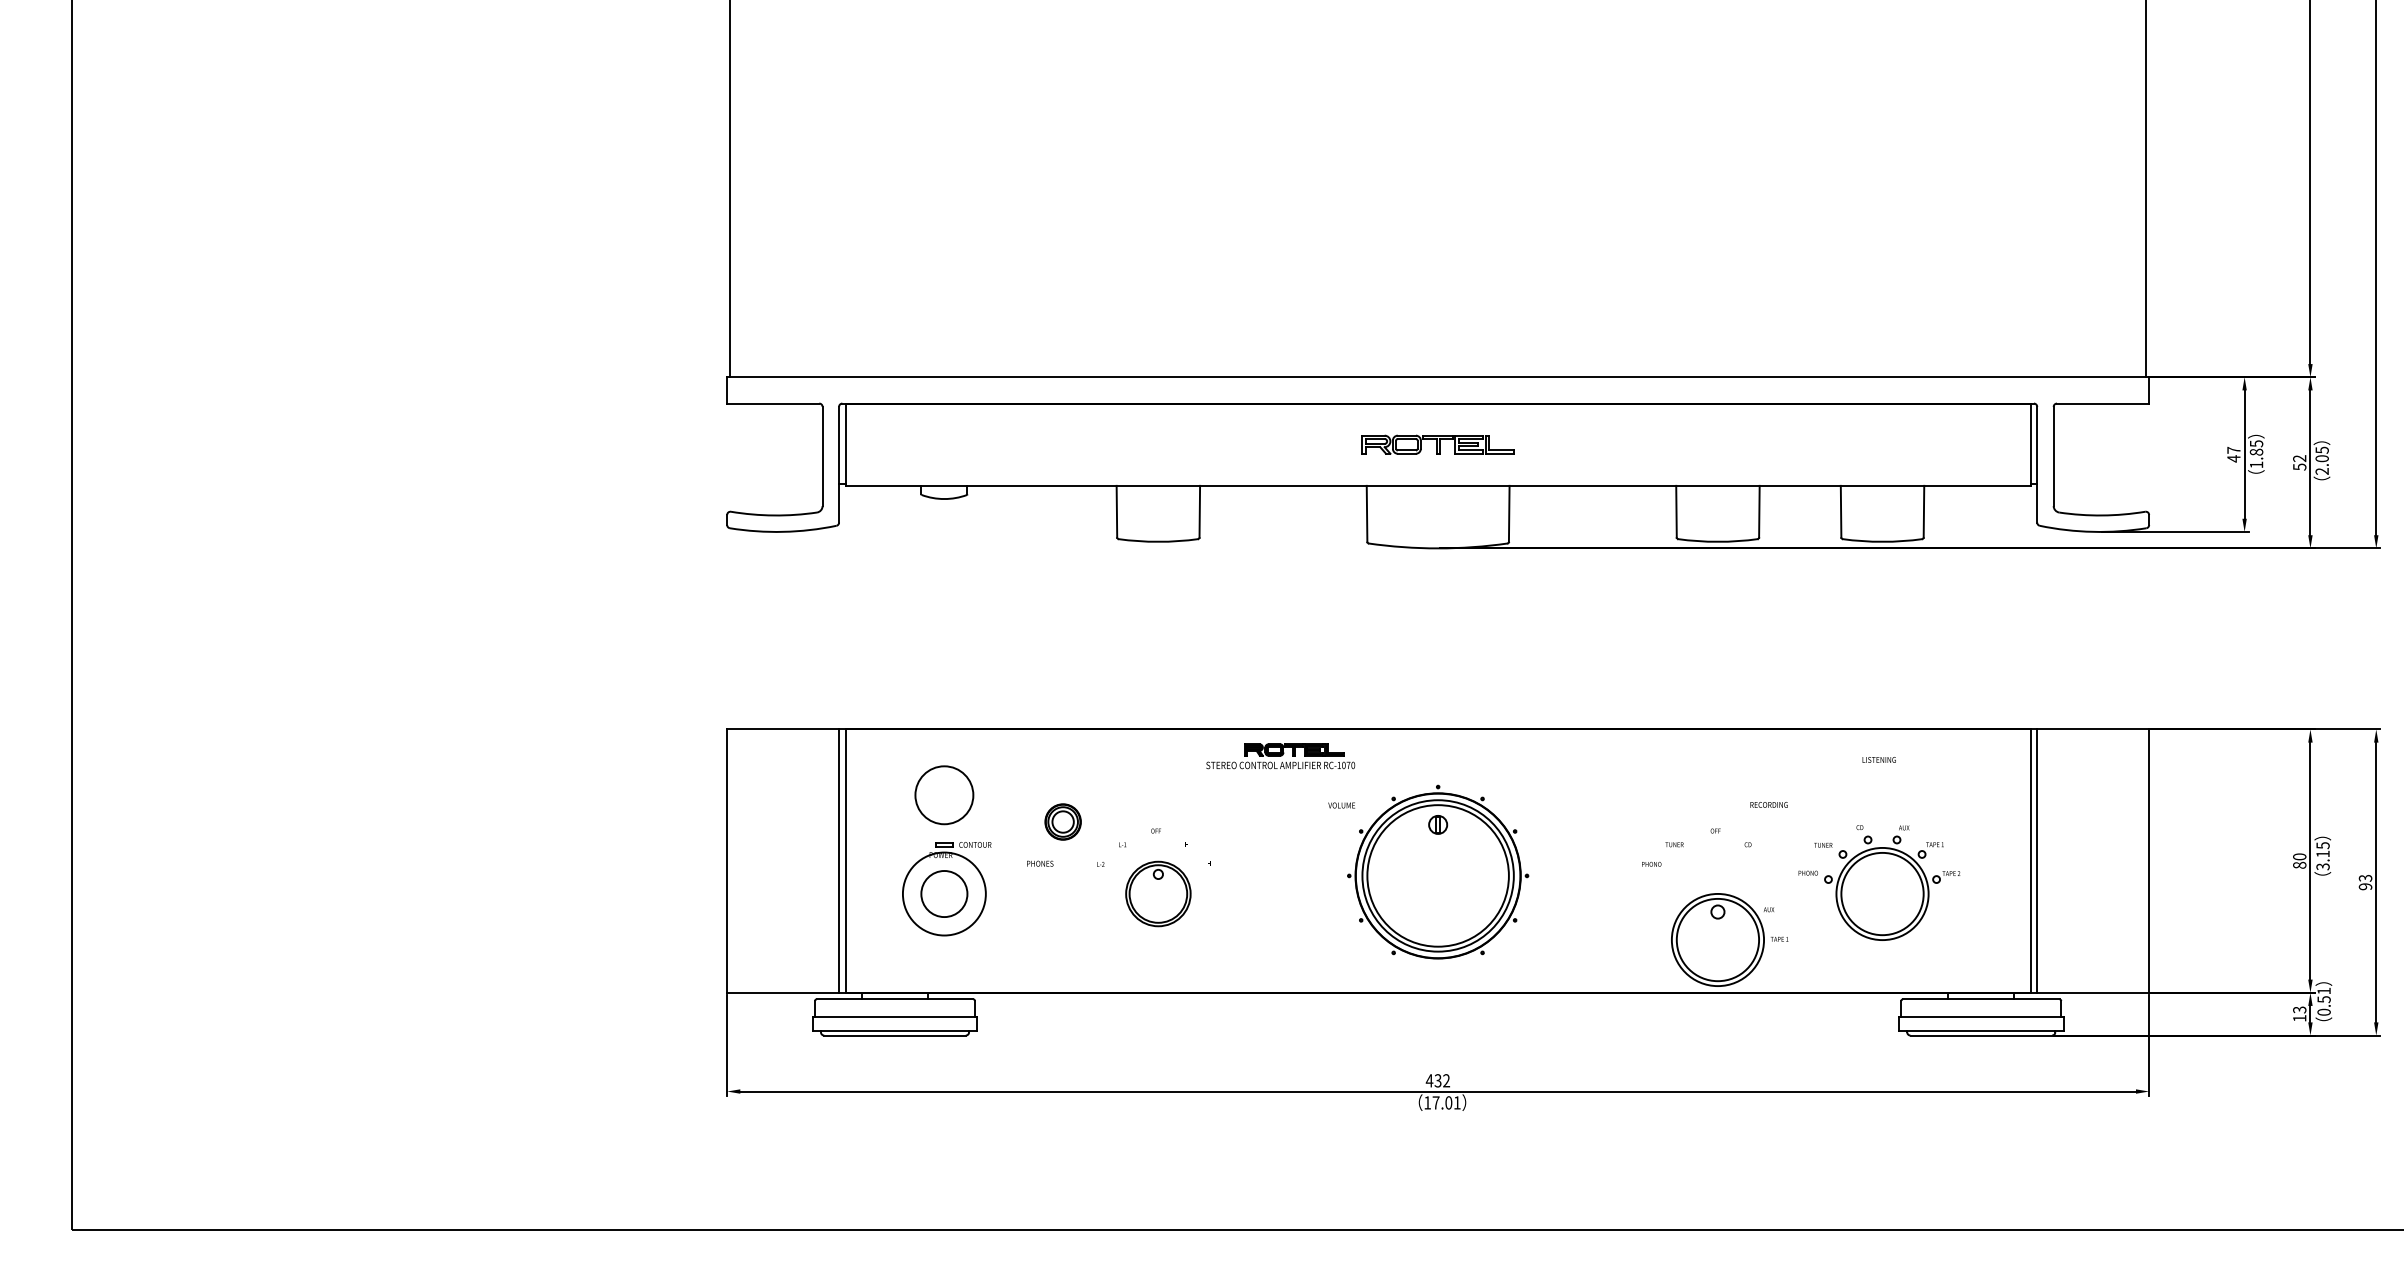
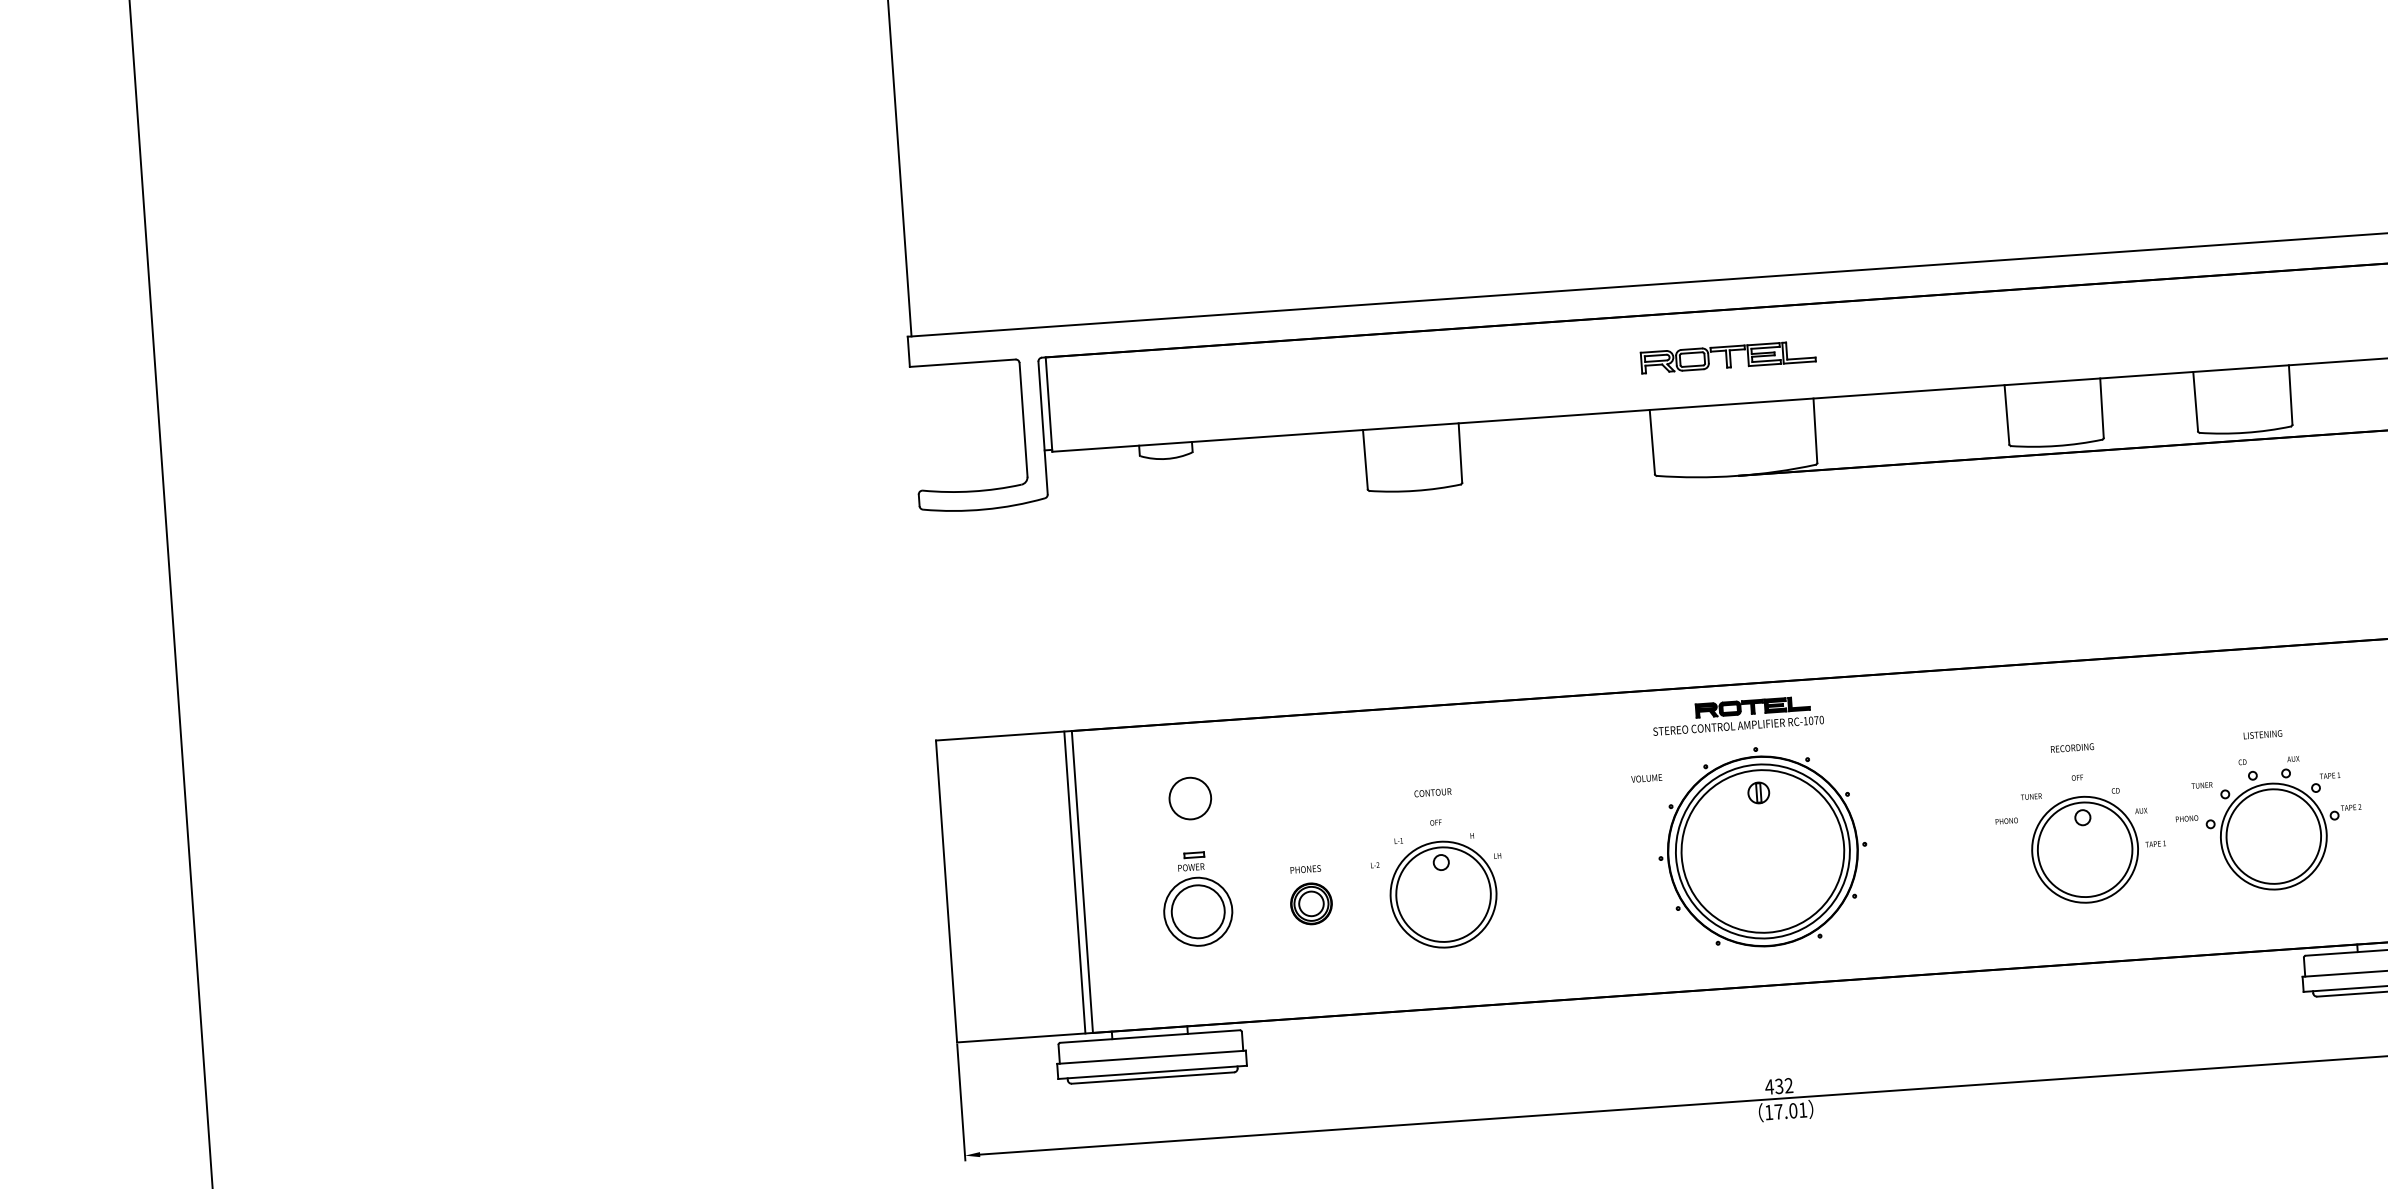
part: (1280, 756) -> (1737, 715), moved
text: (1878, 759) -> (2262, 734), moved
circle: (944, 795) -> (1190, 798), size x0.62
text: (1768, 804) -> (2071, 747), moved
part: (1062, 821) -> (1310, 903), moved
text: (975, 844) -> (1433, 792), moved
circle: (944, 893) -> (1198, 911), size x0.71
part: (1158, 893) -> (1443, 894), size x1.43
part: (1729, 939) -> (2098, 848), moved

